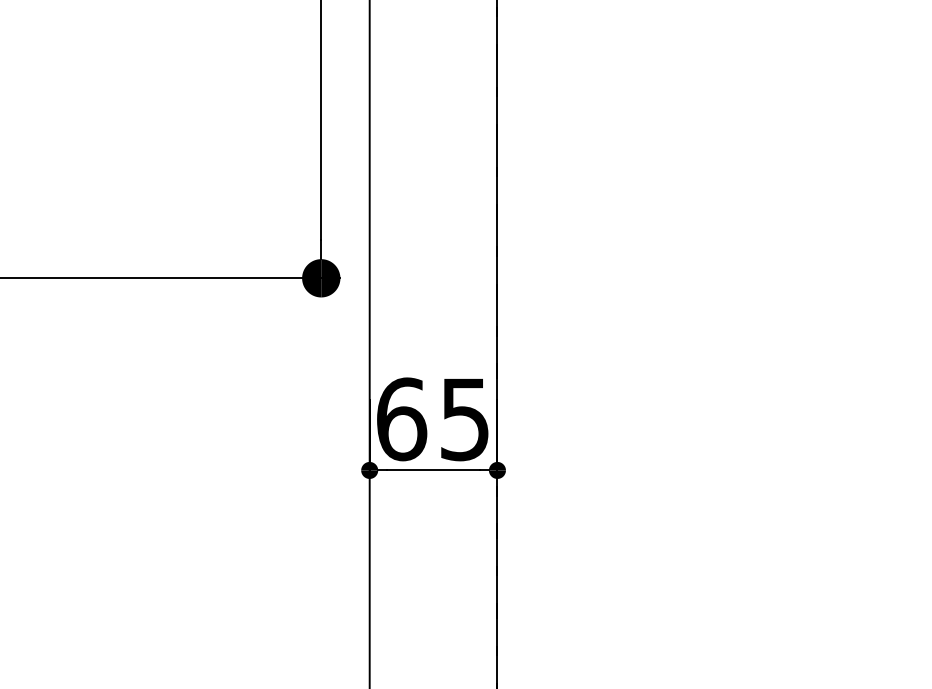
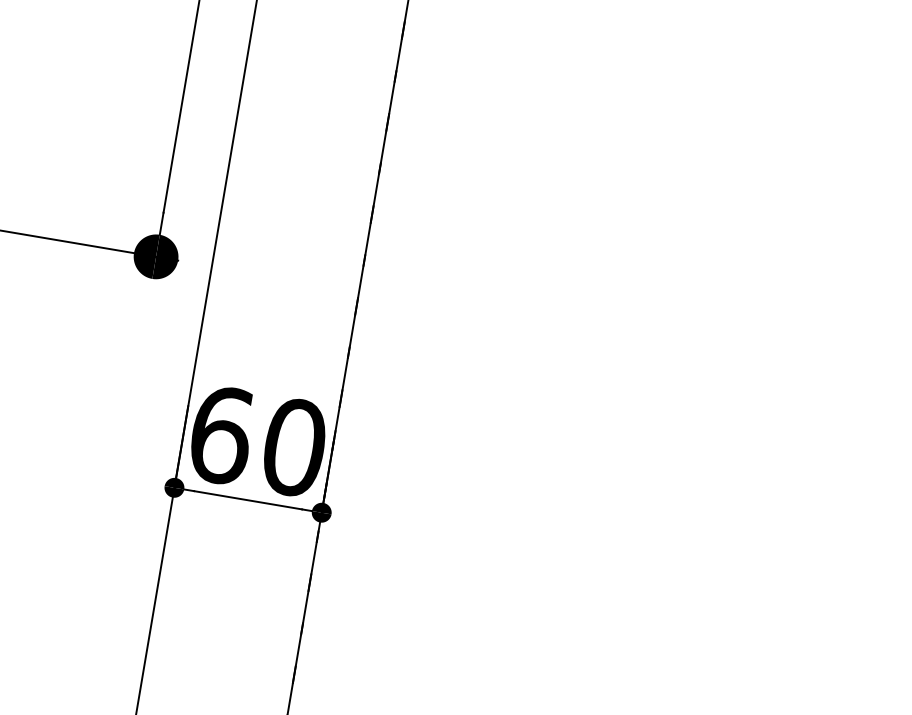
text: (465, 419) -> (294, 447), 65 -> 60

